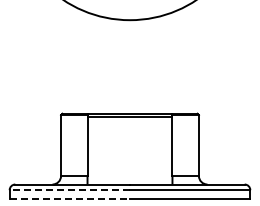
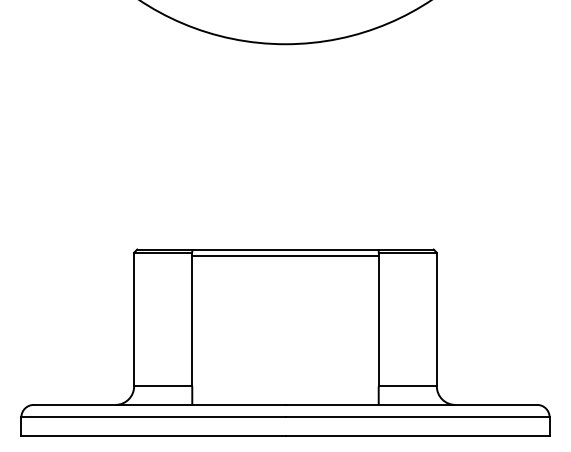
line: (69, 190) -> (152, 418), dashed -> solid
line: (70, 198) -> (154, 435), dashed -> solid

